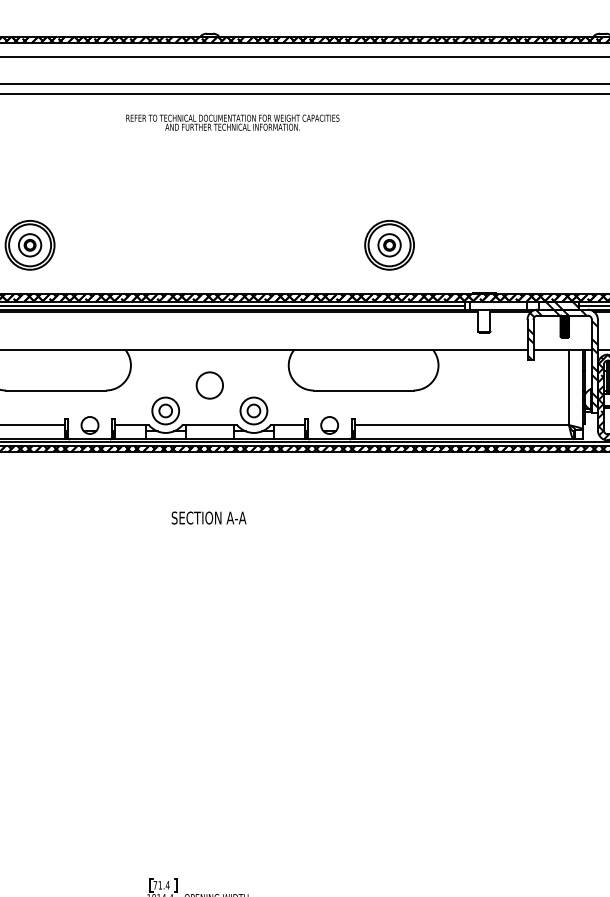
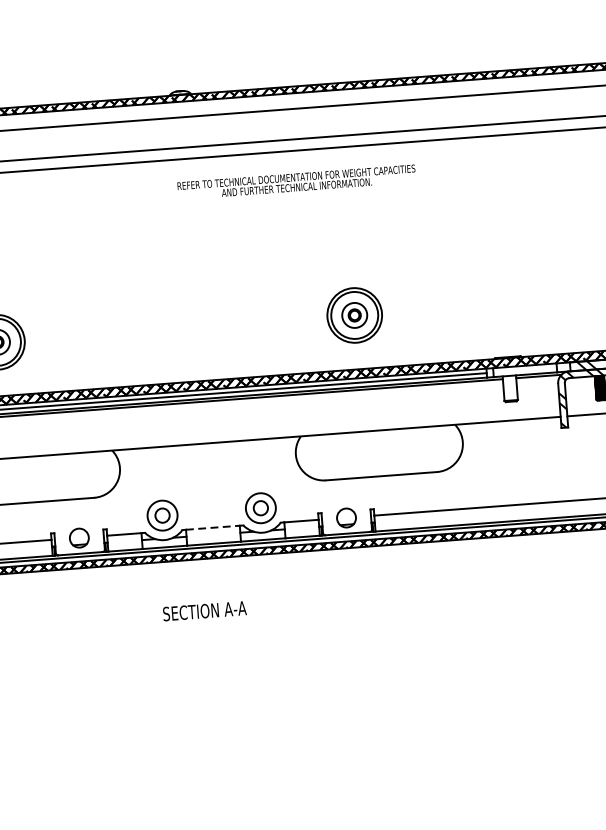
text: (232, 122) -> (296, 182), moved
part: (389, 245) -> (354, 315), moved
circle: (209, 385) -> (209, 483), removed
line: (210, 425) -> (213, 528), solid -> dashed
text: (208, 517) -> (204, 610), moved

